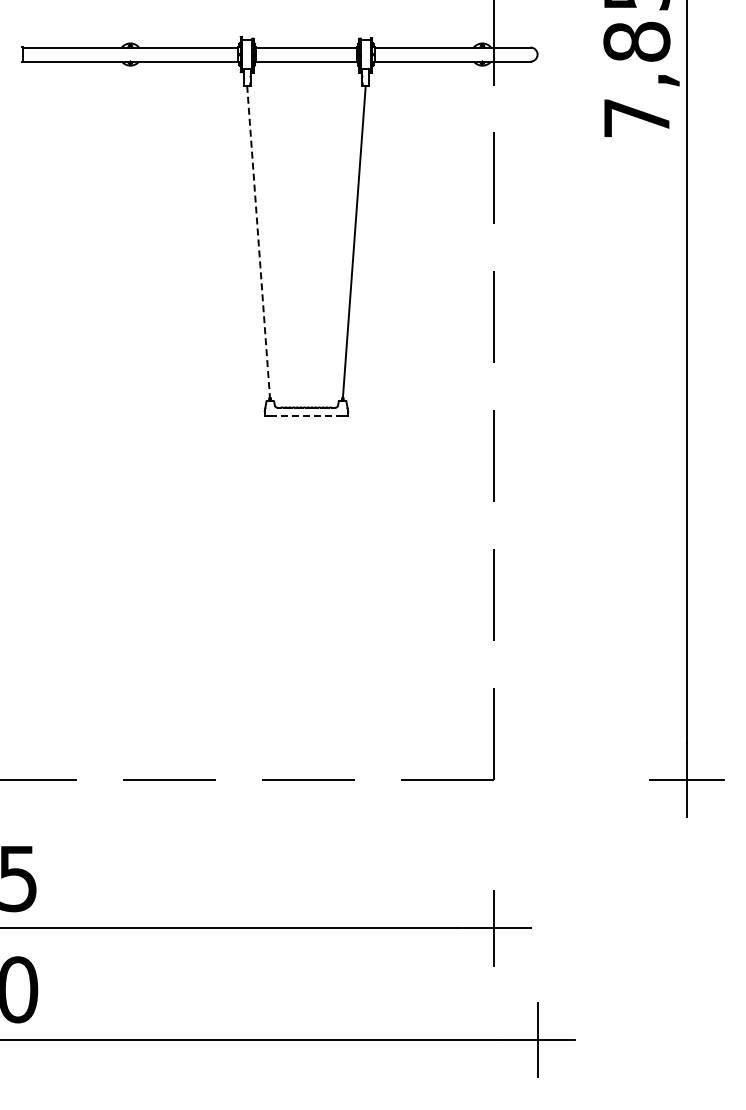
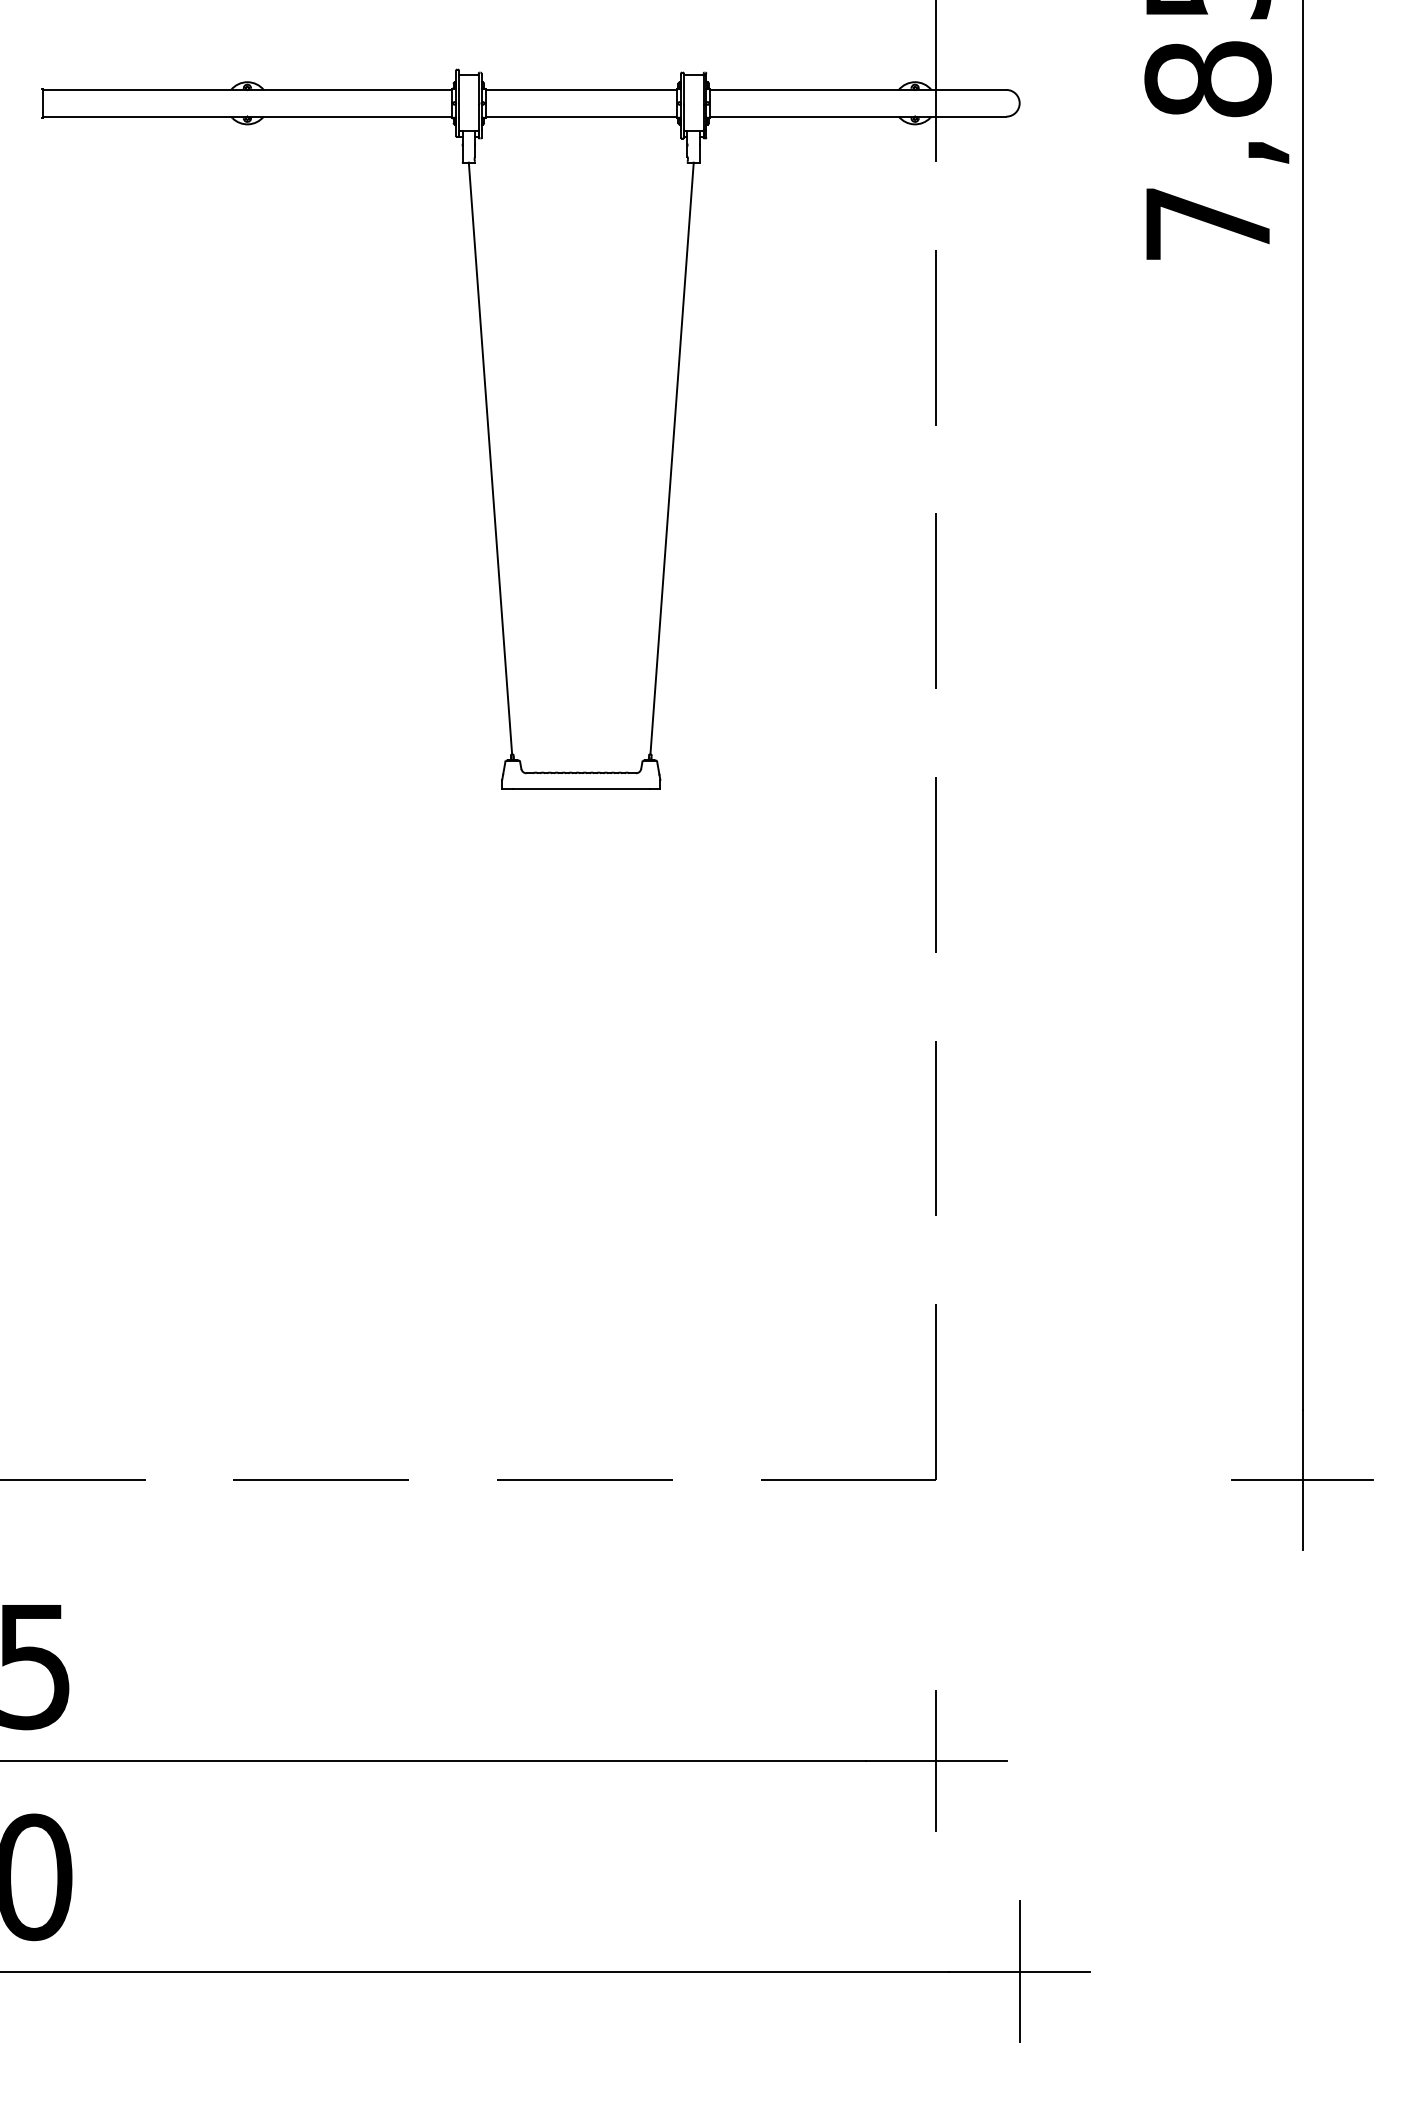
line: (258, 242) -> (490, 459), dashed -> solid
line: (305, 415) -> (579, 787), dashed -> solid

